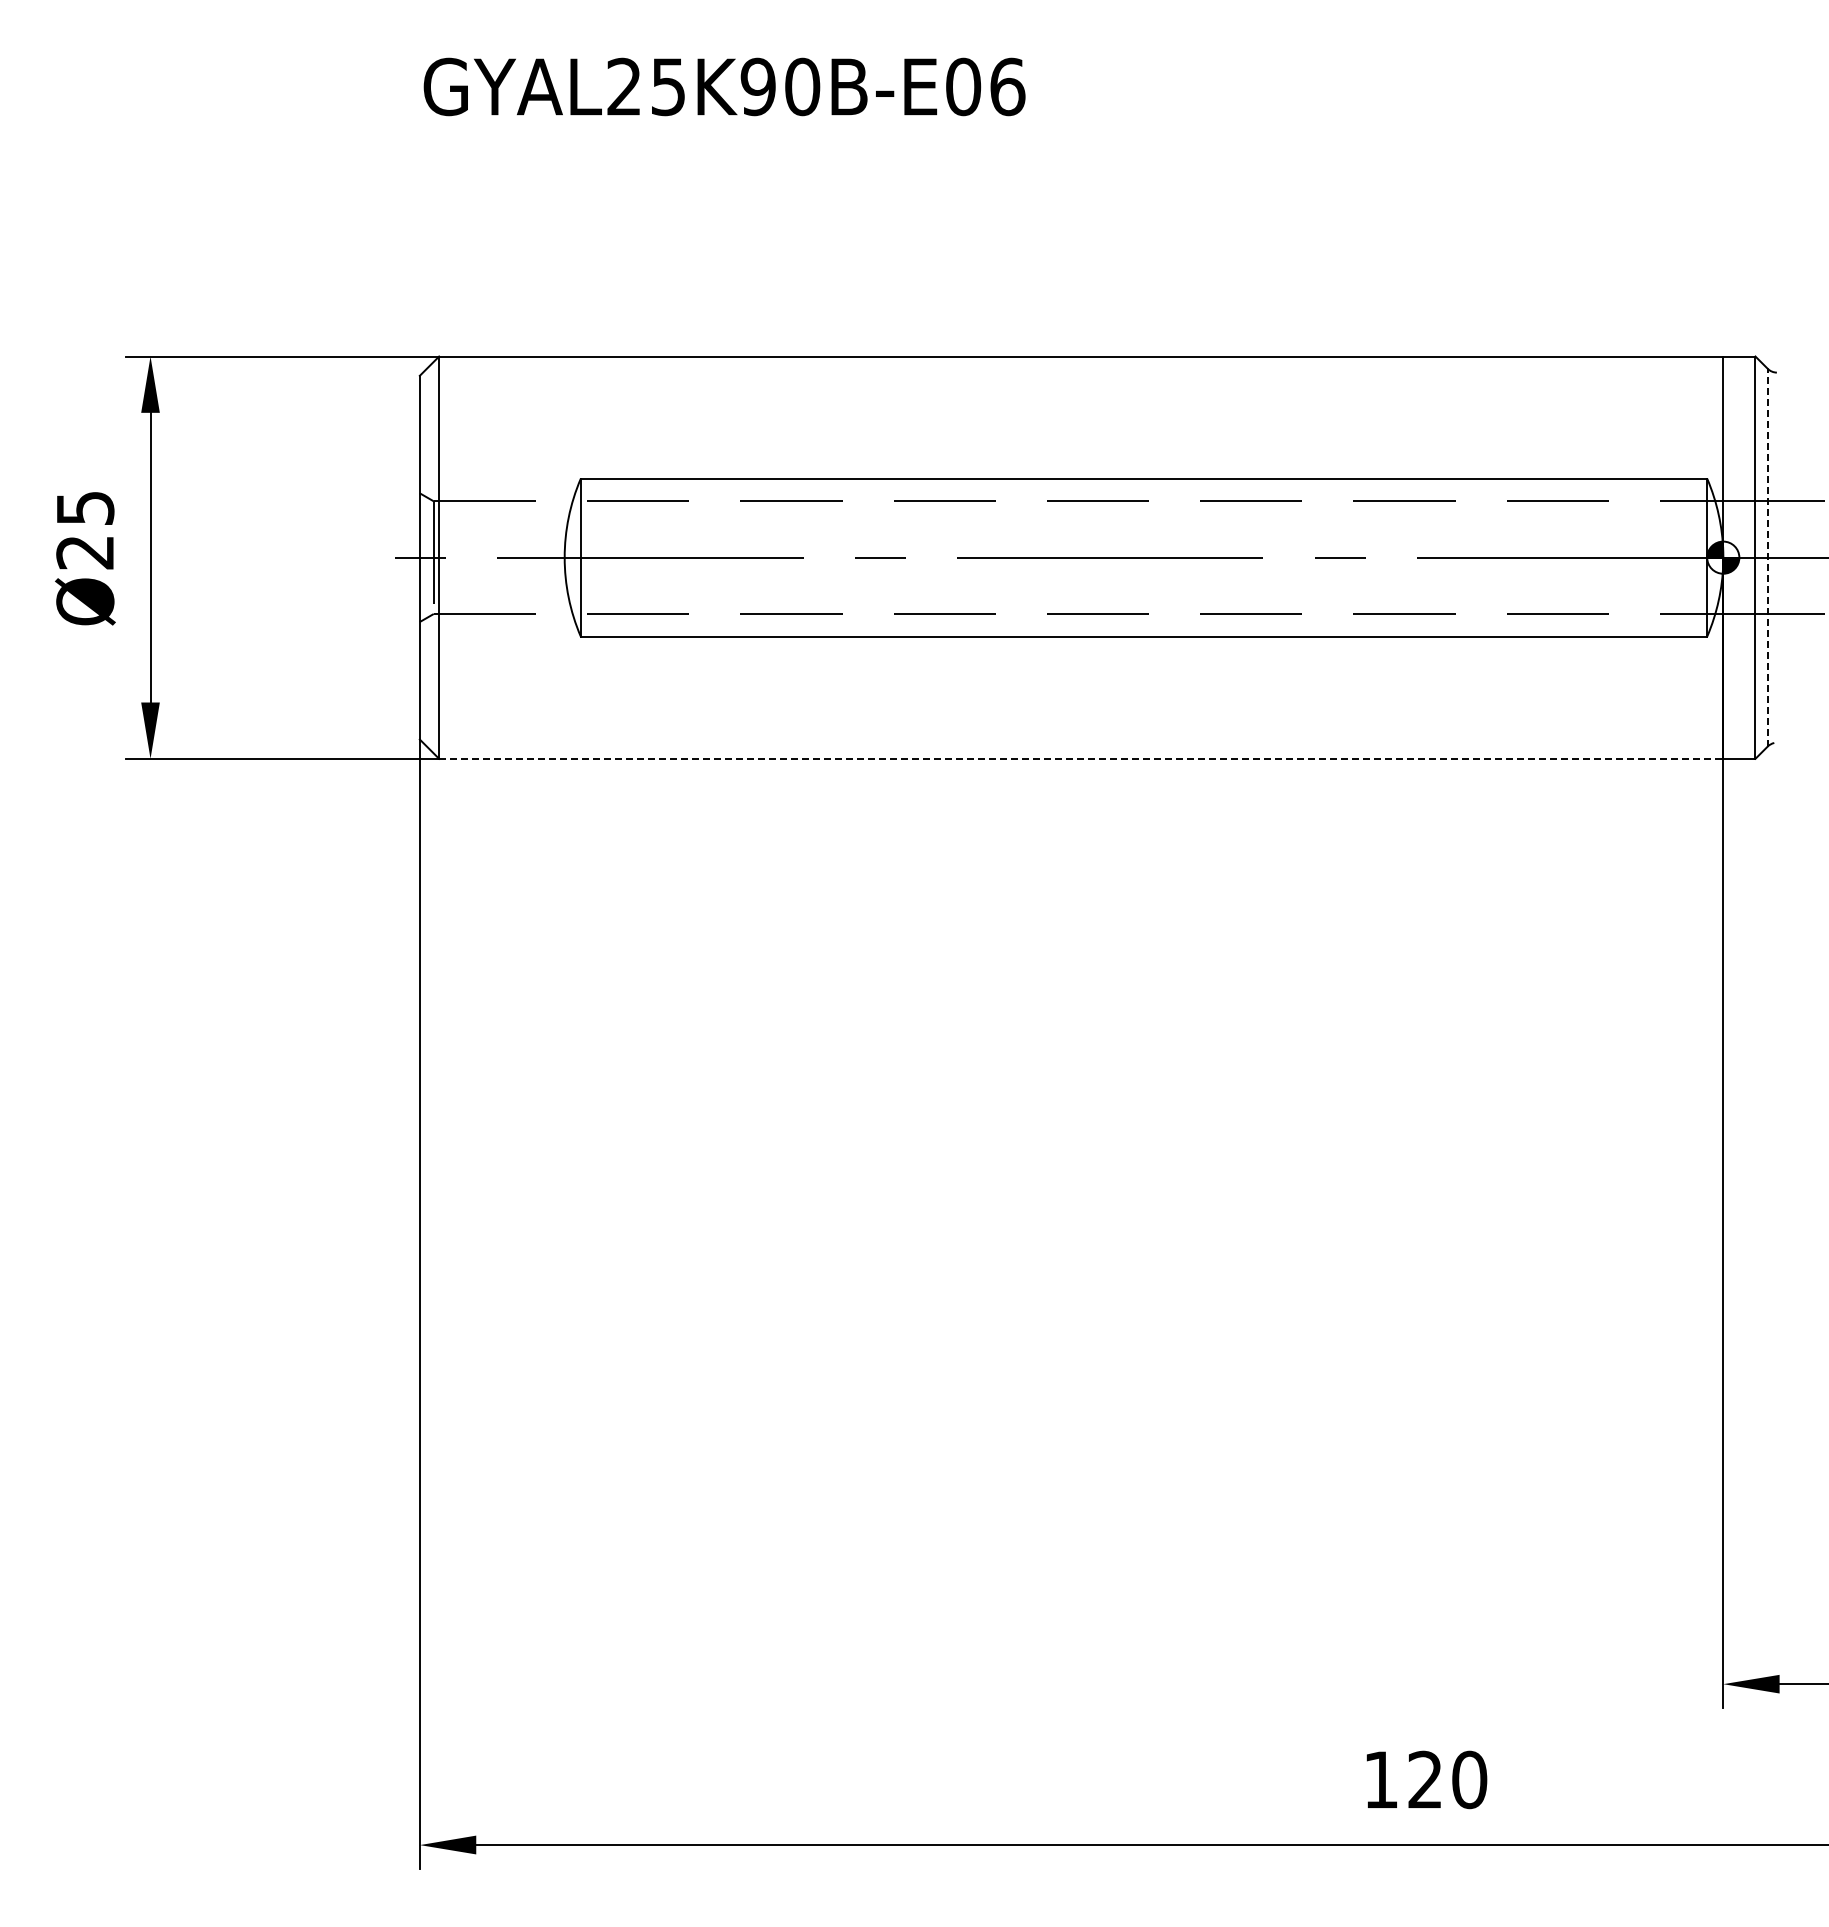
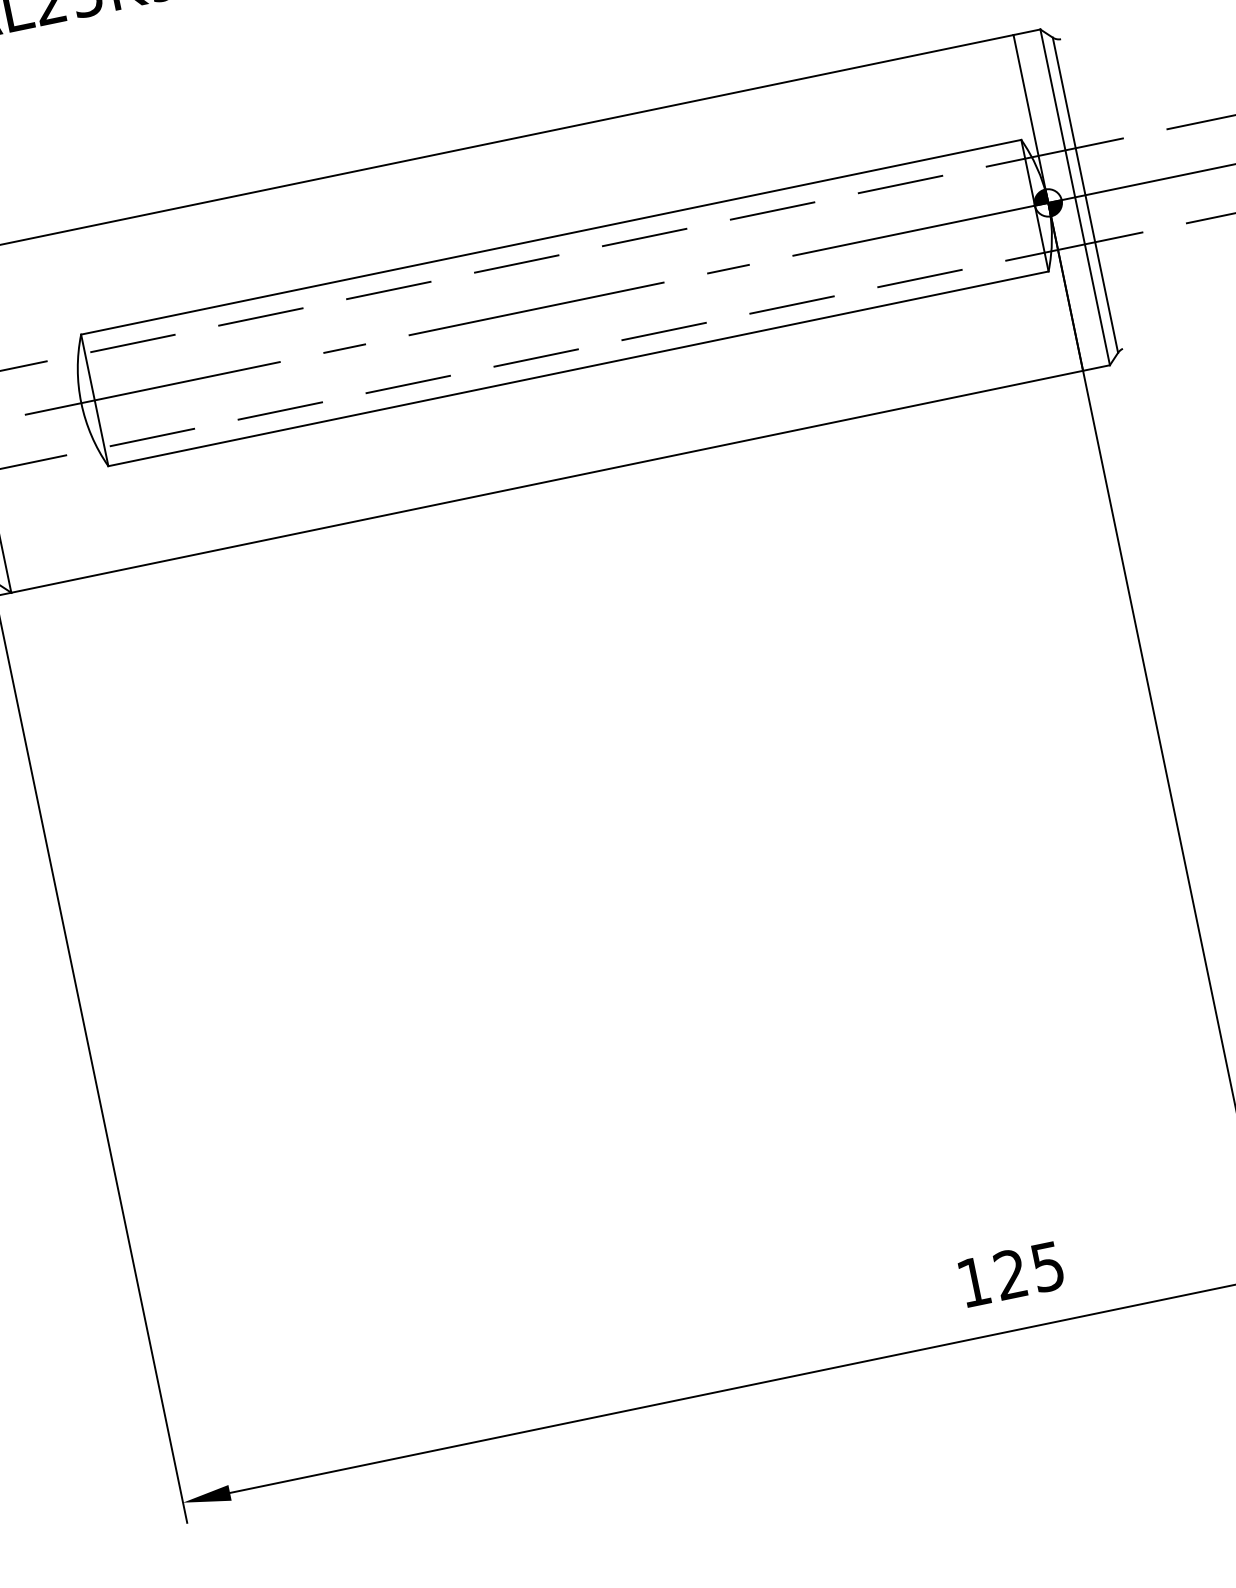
line: (1767, 557) -> (1085, 195), dashed -> solid
line: (1081, 758) -> (547, 481), dashed -> solid
text: (1469, 1779) -> (1047, 1266), 120 -> 125

